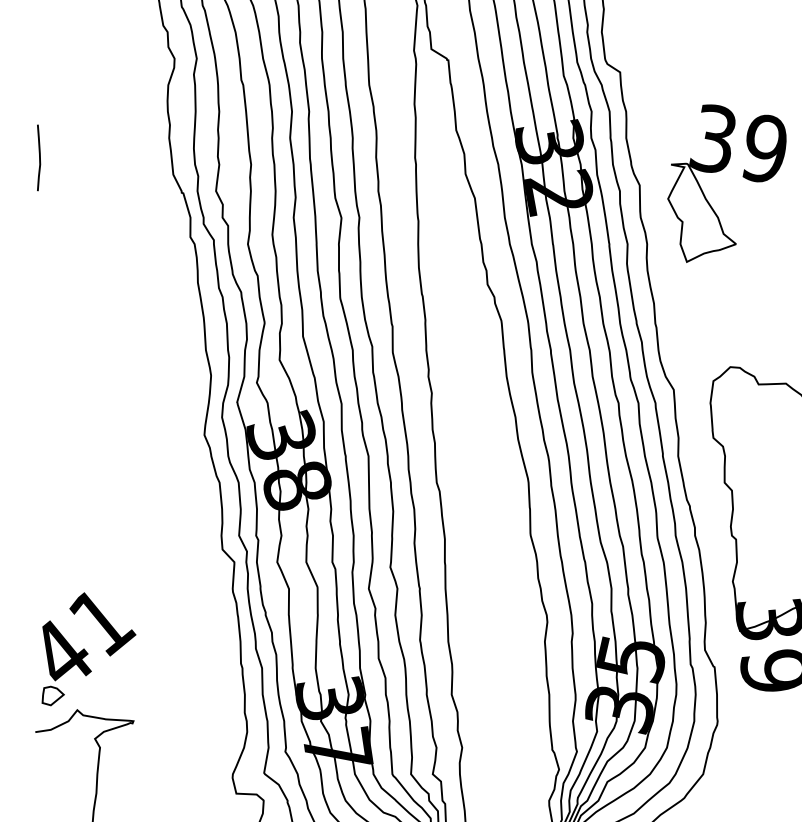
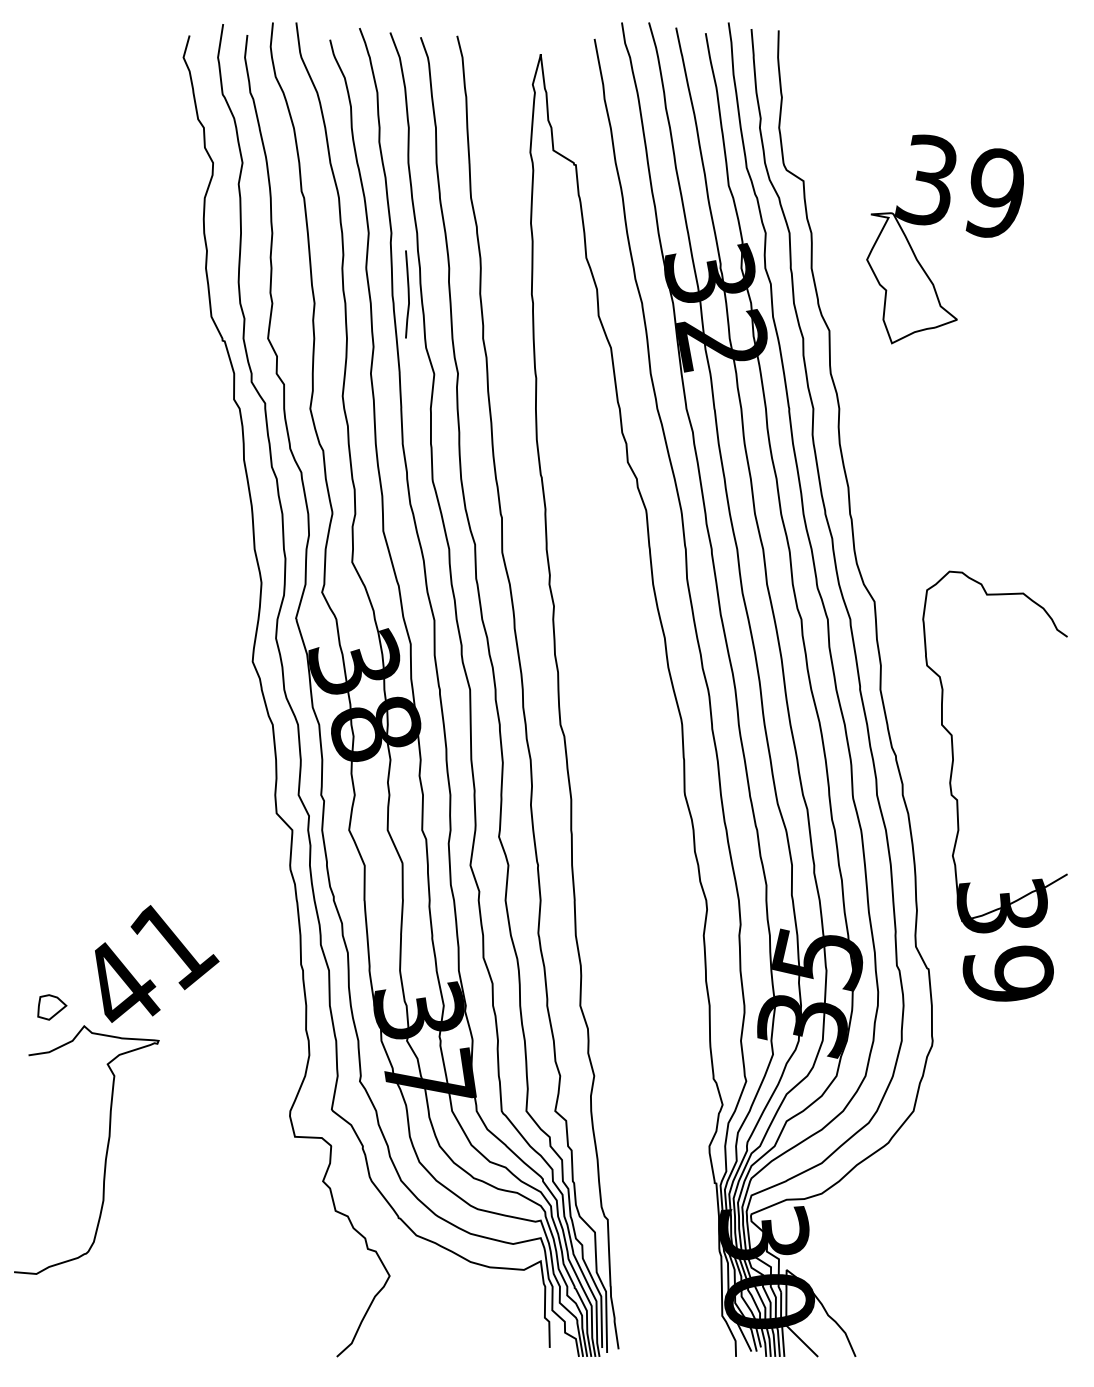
curve: (39, 157) -> (407, 294), moved
part: (719, 171) -> (935, 223), moved
text: (89, 636) -> (157, 963), moved

